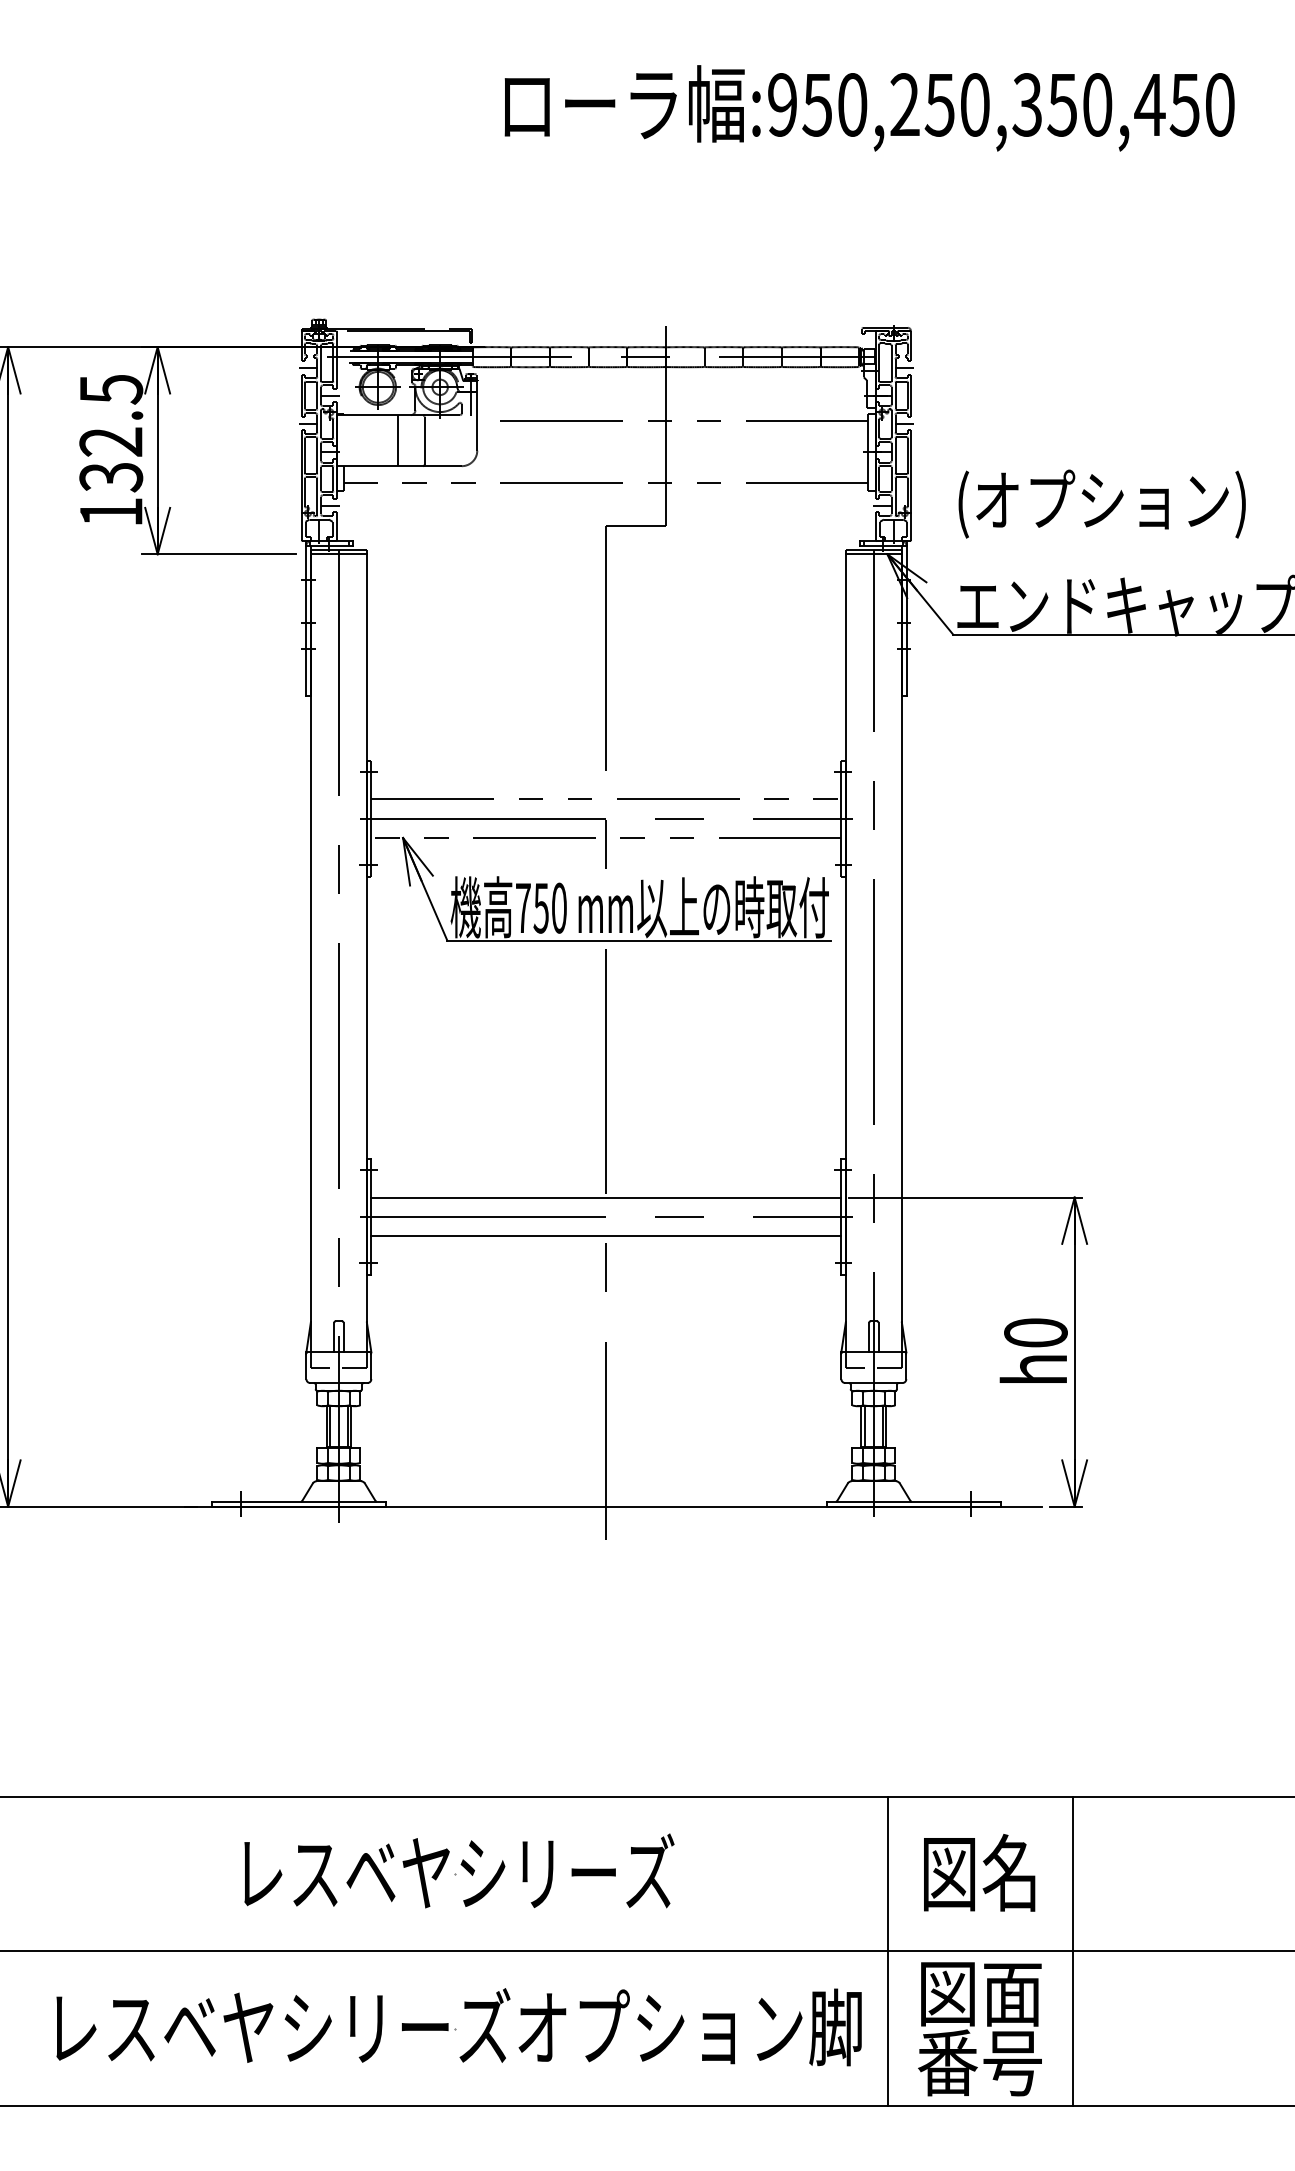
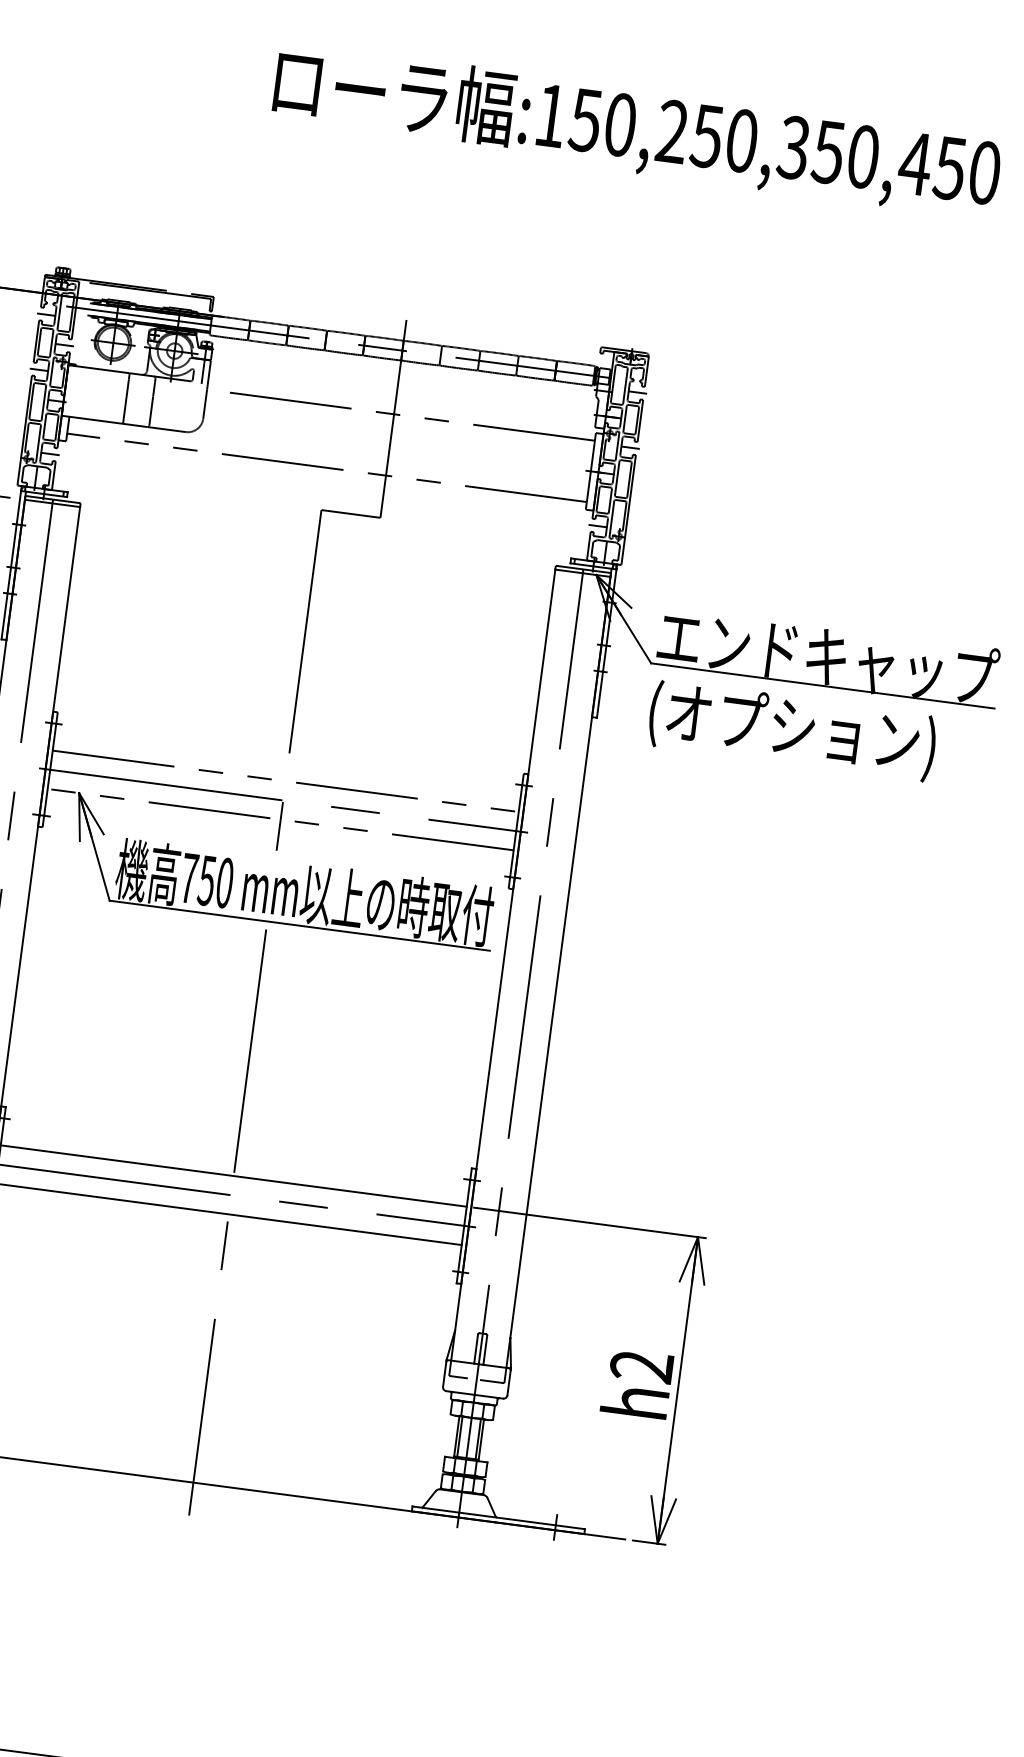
text: (782, 104) -> (551, 115), :950,250,350,450 -> :150,250,350,450
text: (1101, 503) -> (791, 730), moved
text: (1035, 1332) -> (641, 1365), h0 -> h2

